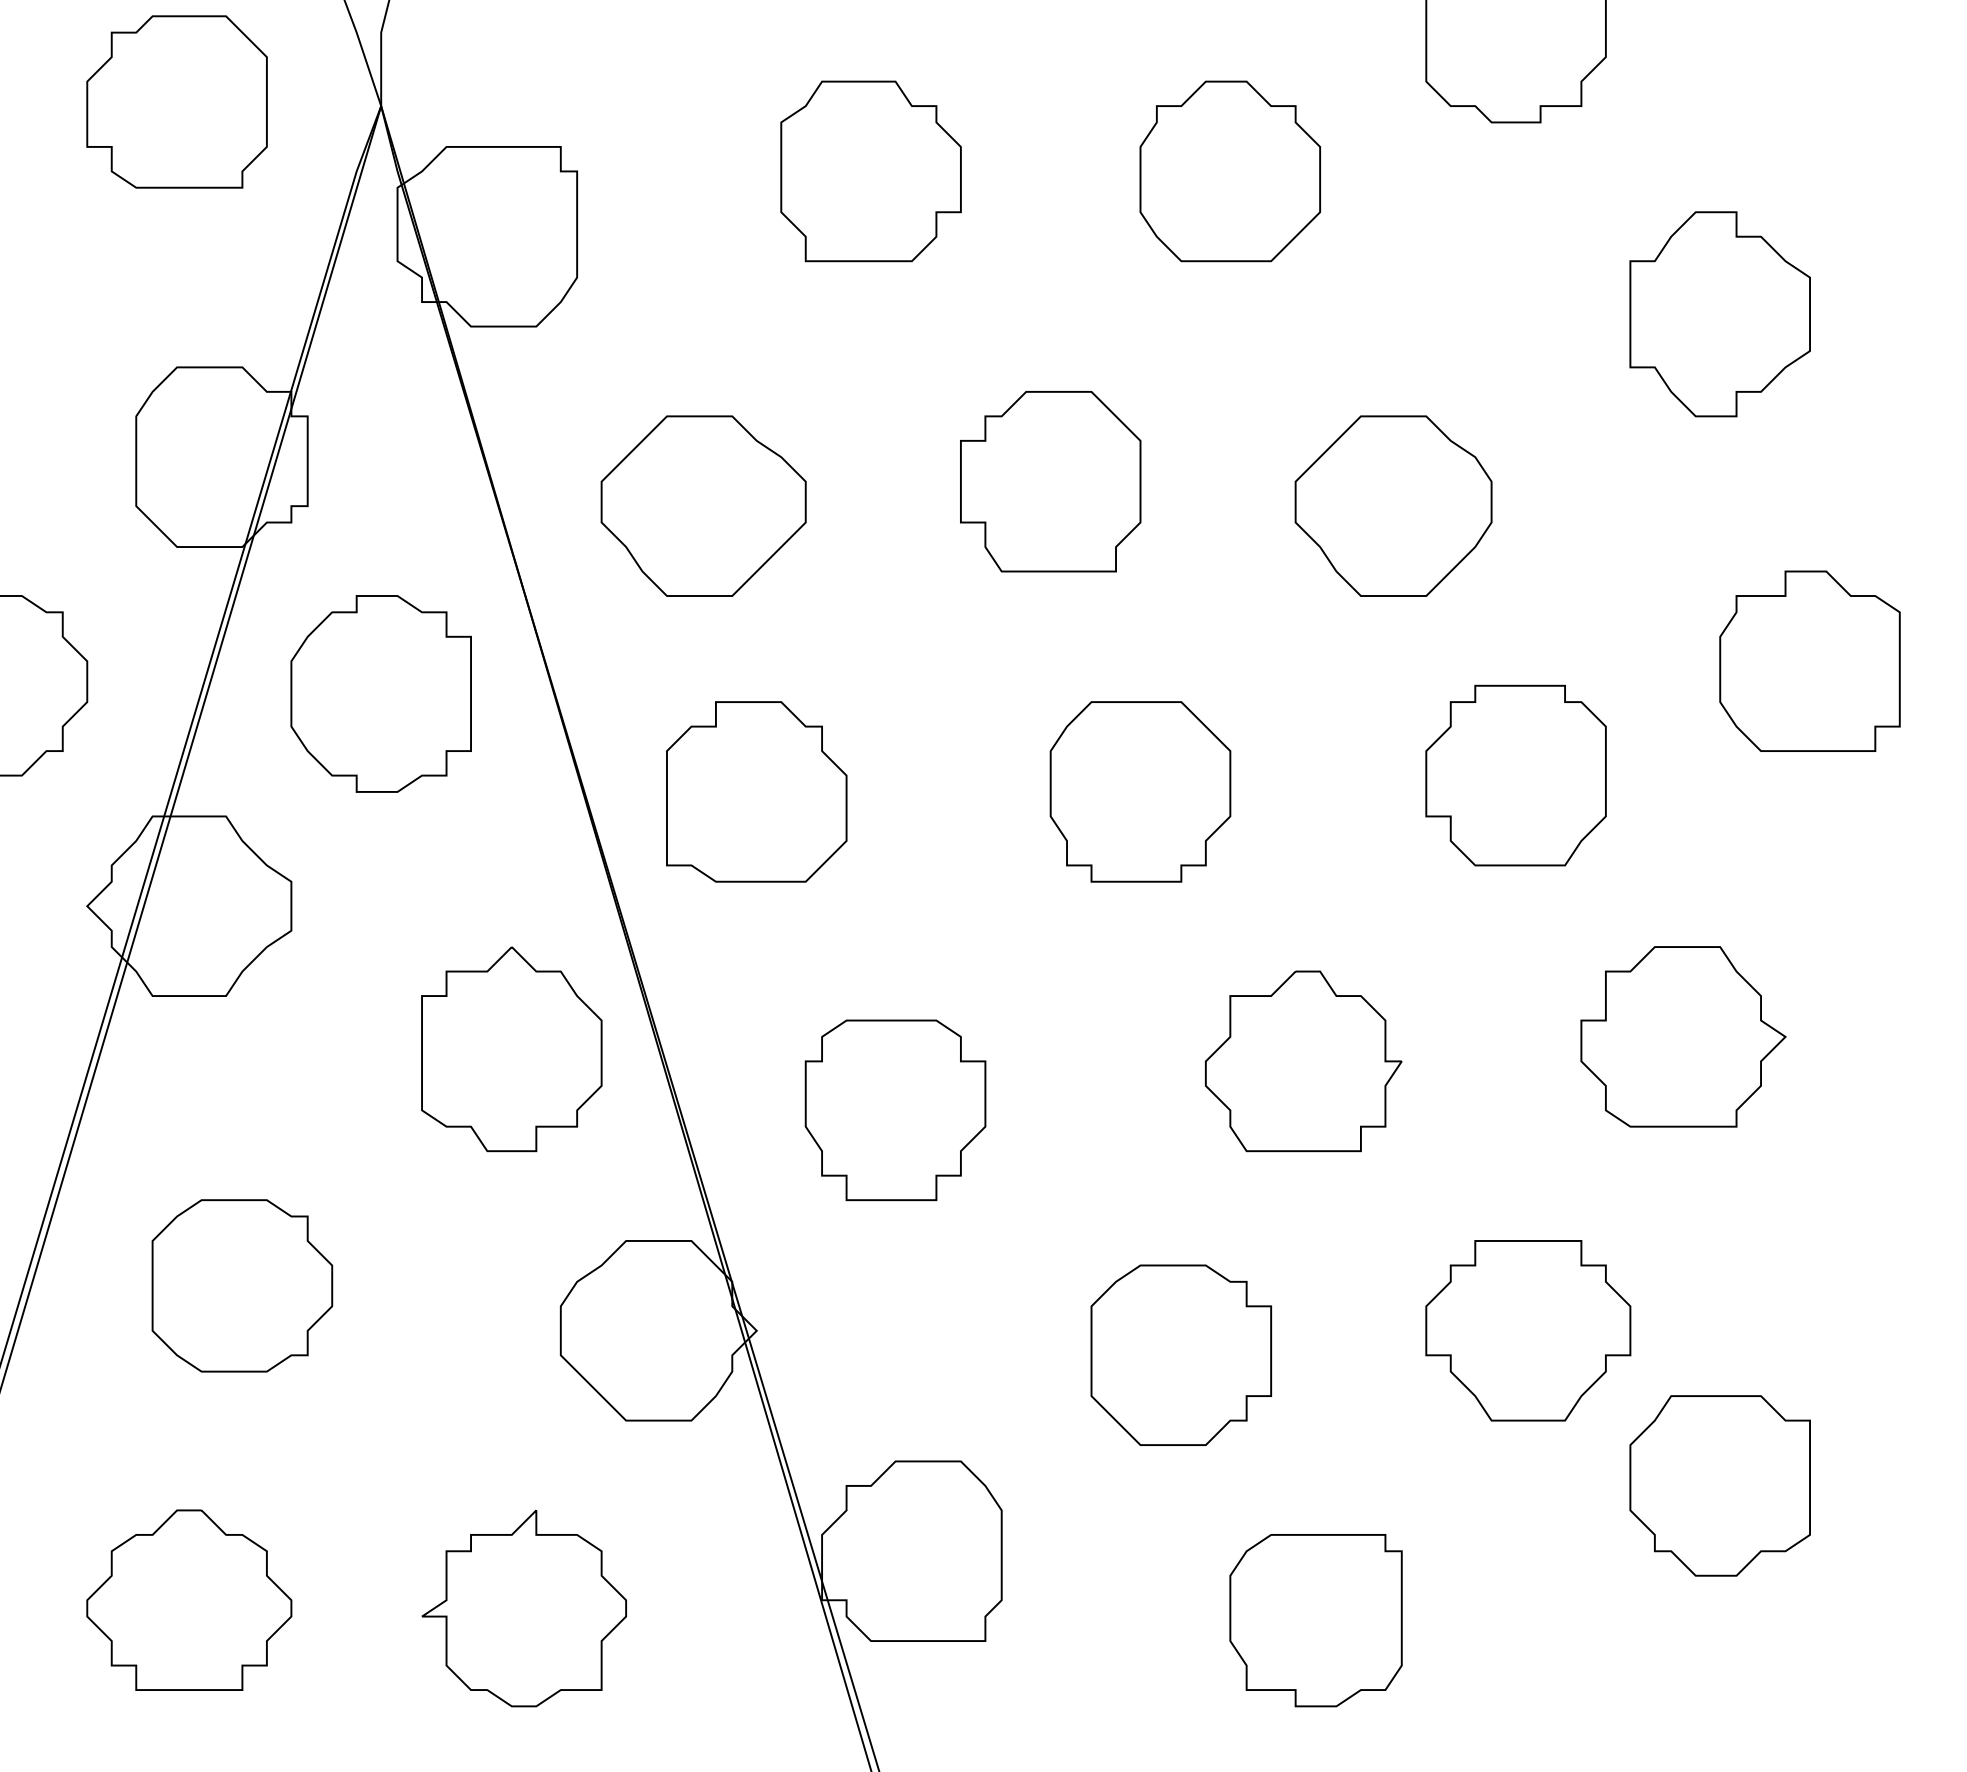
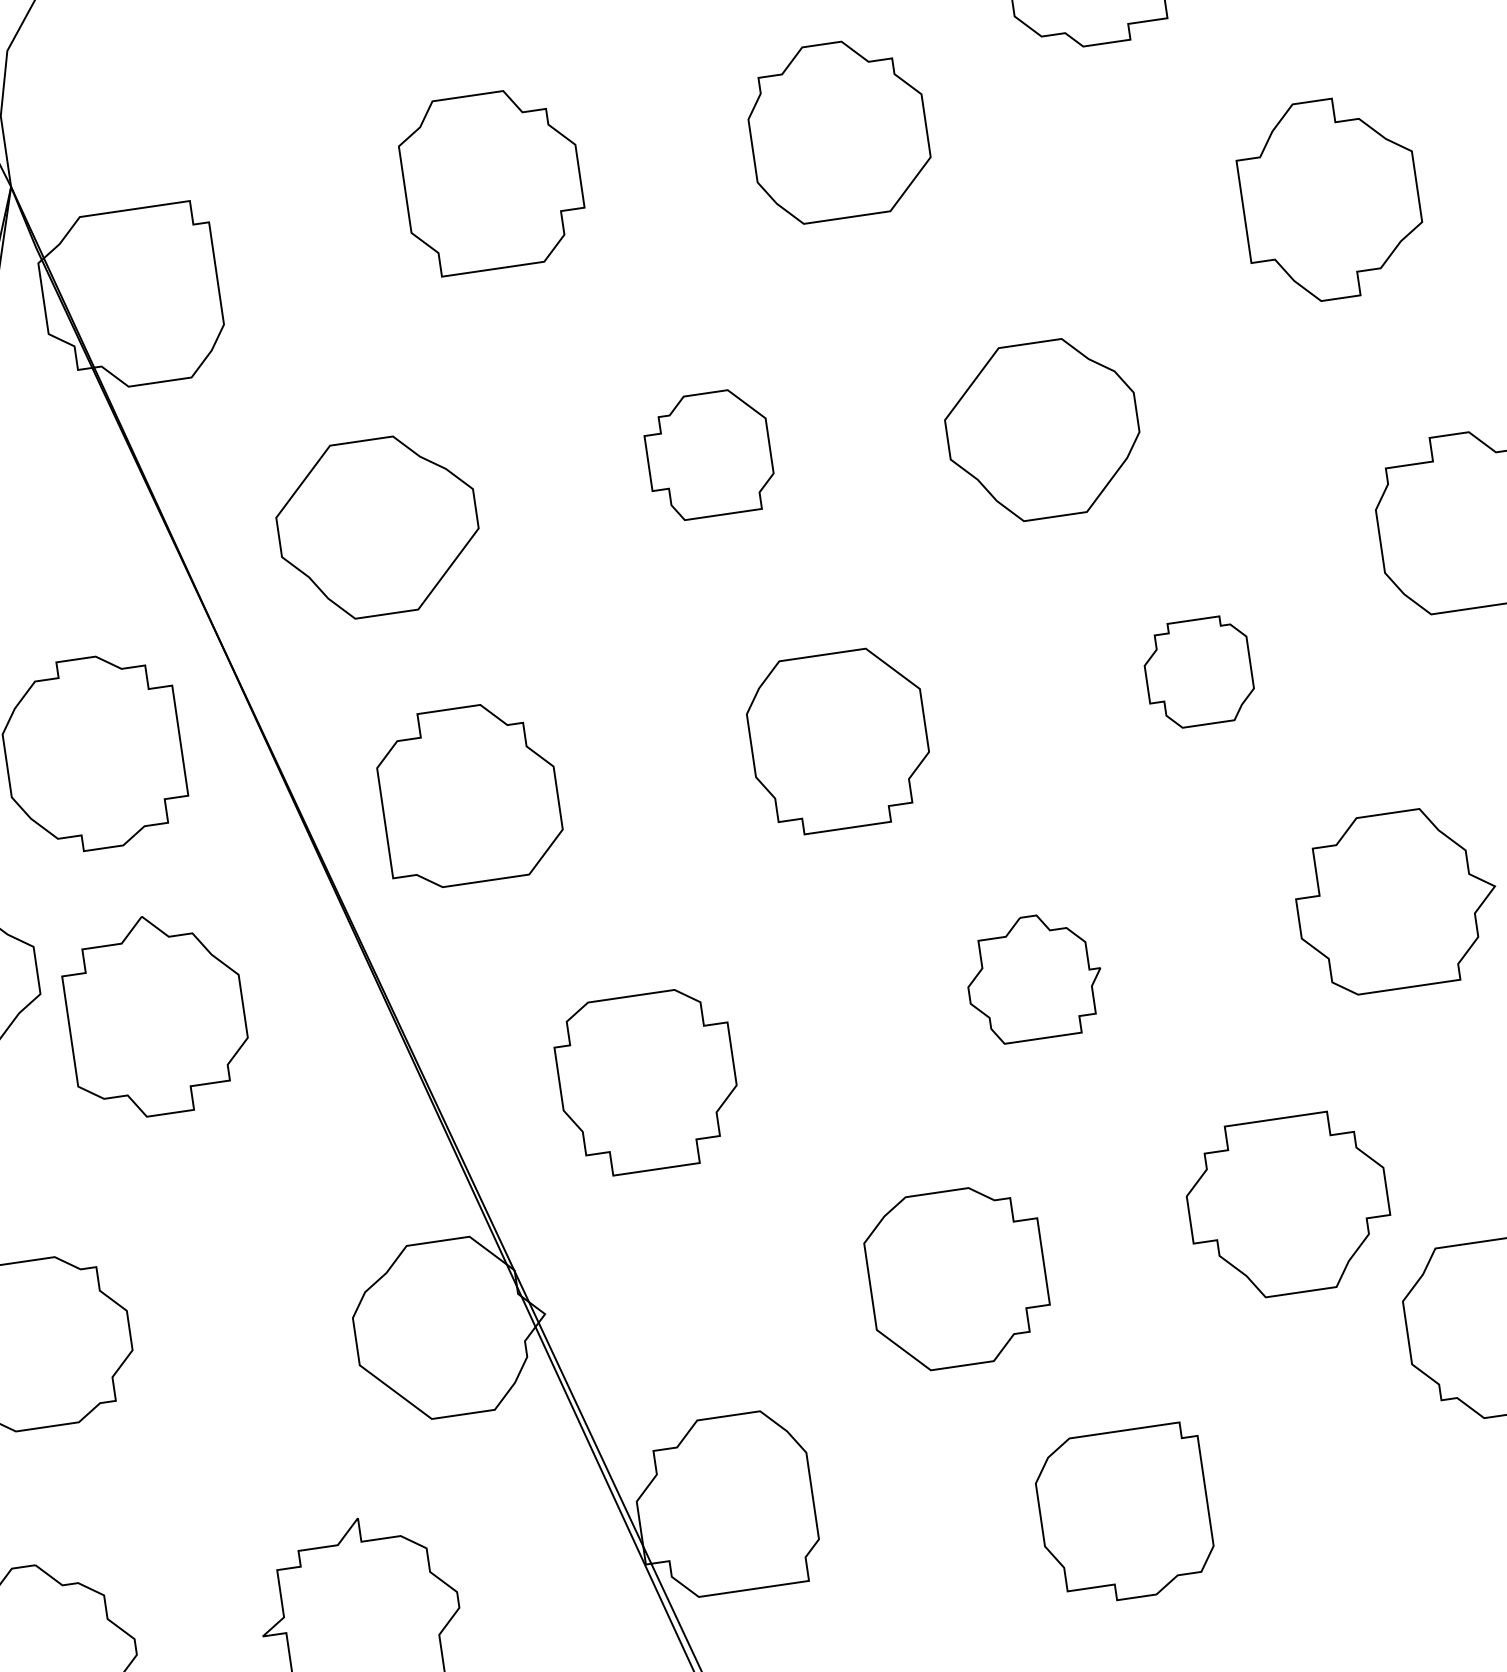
part: (1050, 481) -> (708, 454), size x0.7
part: (1515, 775) -> (1198, 672), size x0.6
part: (511, 1049) -> (155, 1015), moved
part: (1303, 1061) -> (1034, 977), size x0.7

